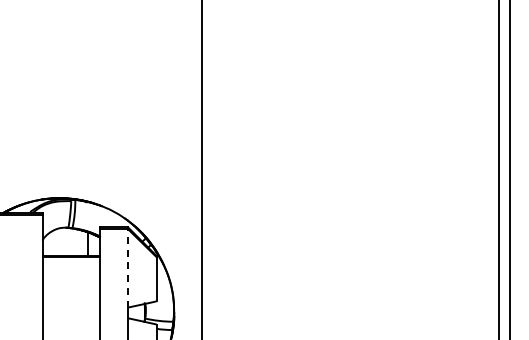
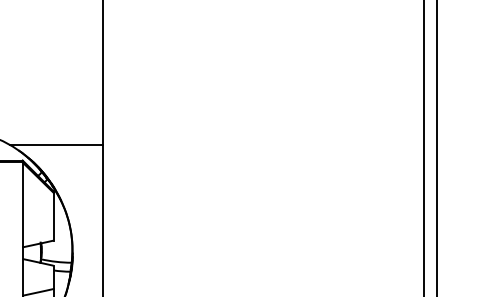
line: (159, 213) -> (56, 145), added
line: (128, 267) -> (23, 203), dashed -> solid

